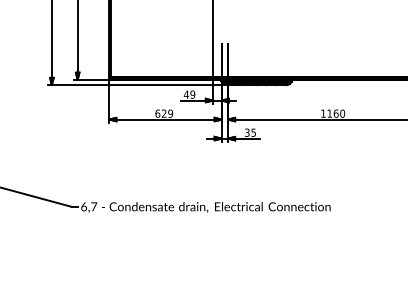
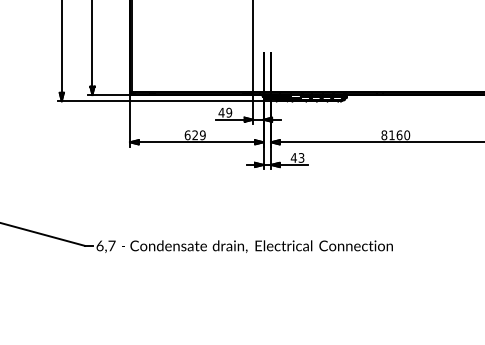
text: (323, 113) -> (384, 135), 1160 -> 8160
text: (250, 132) -> (297, 157), 35 -> 43

